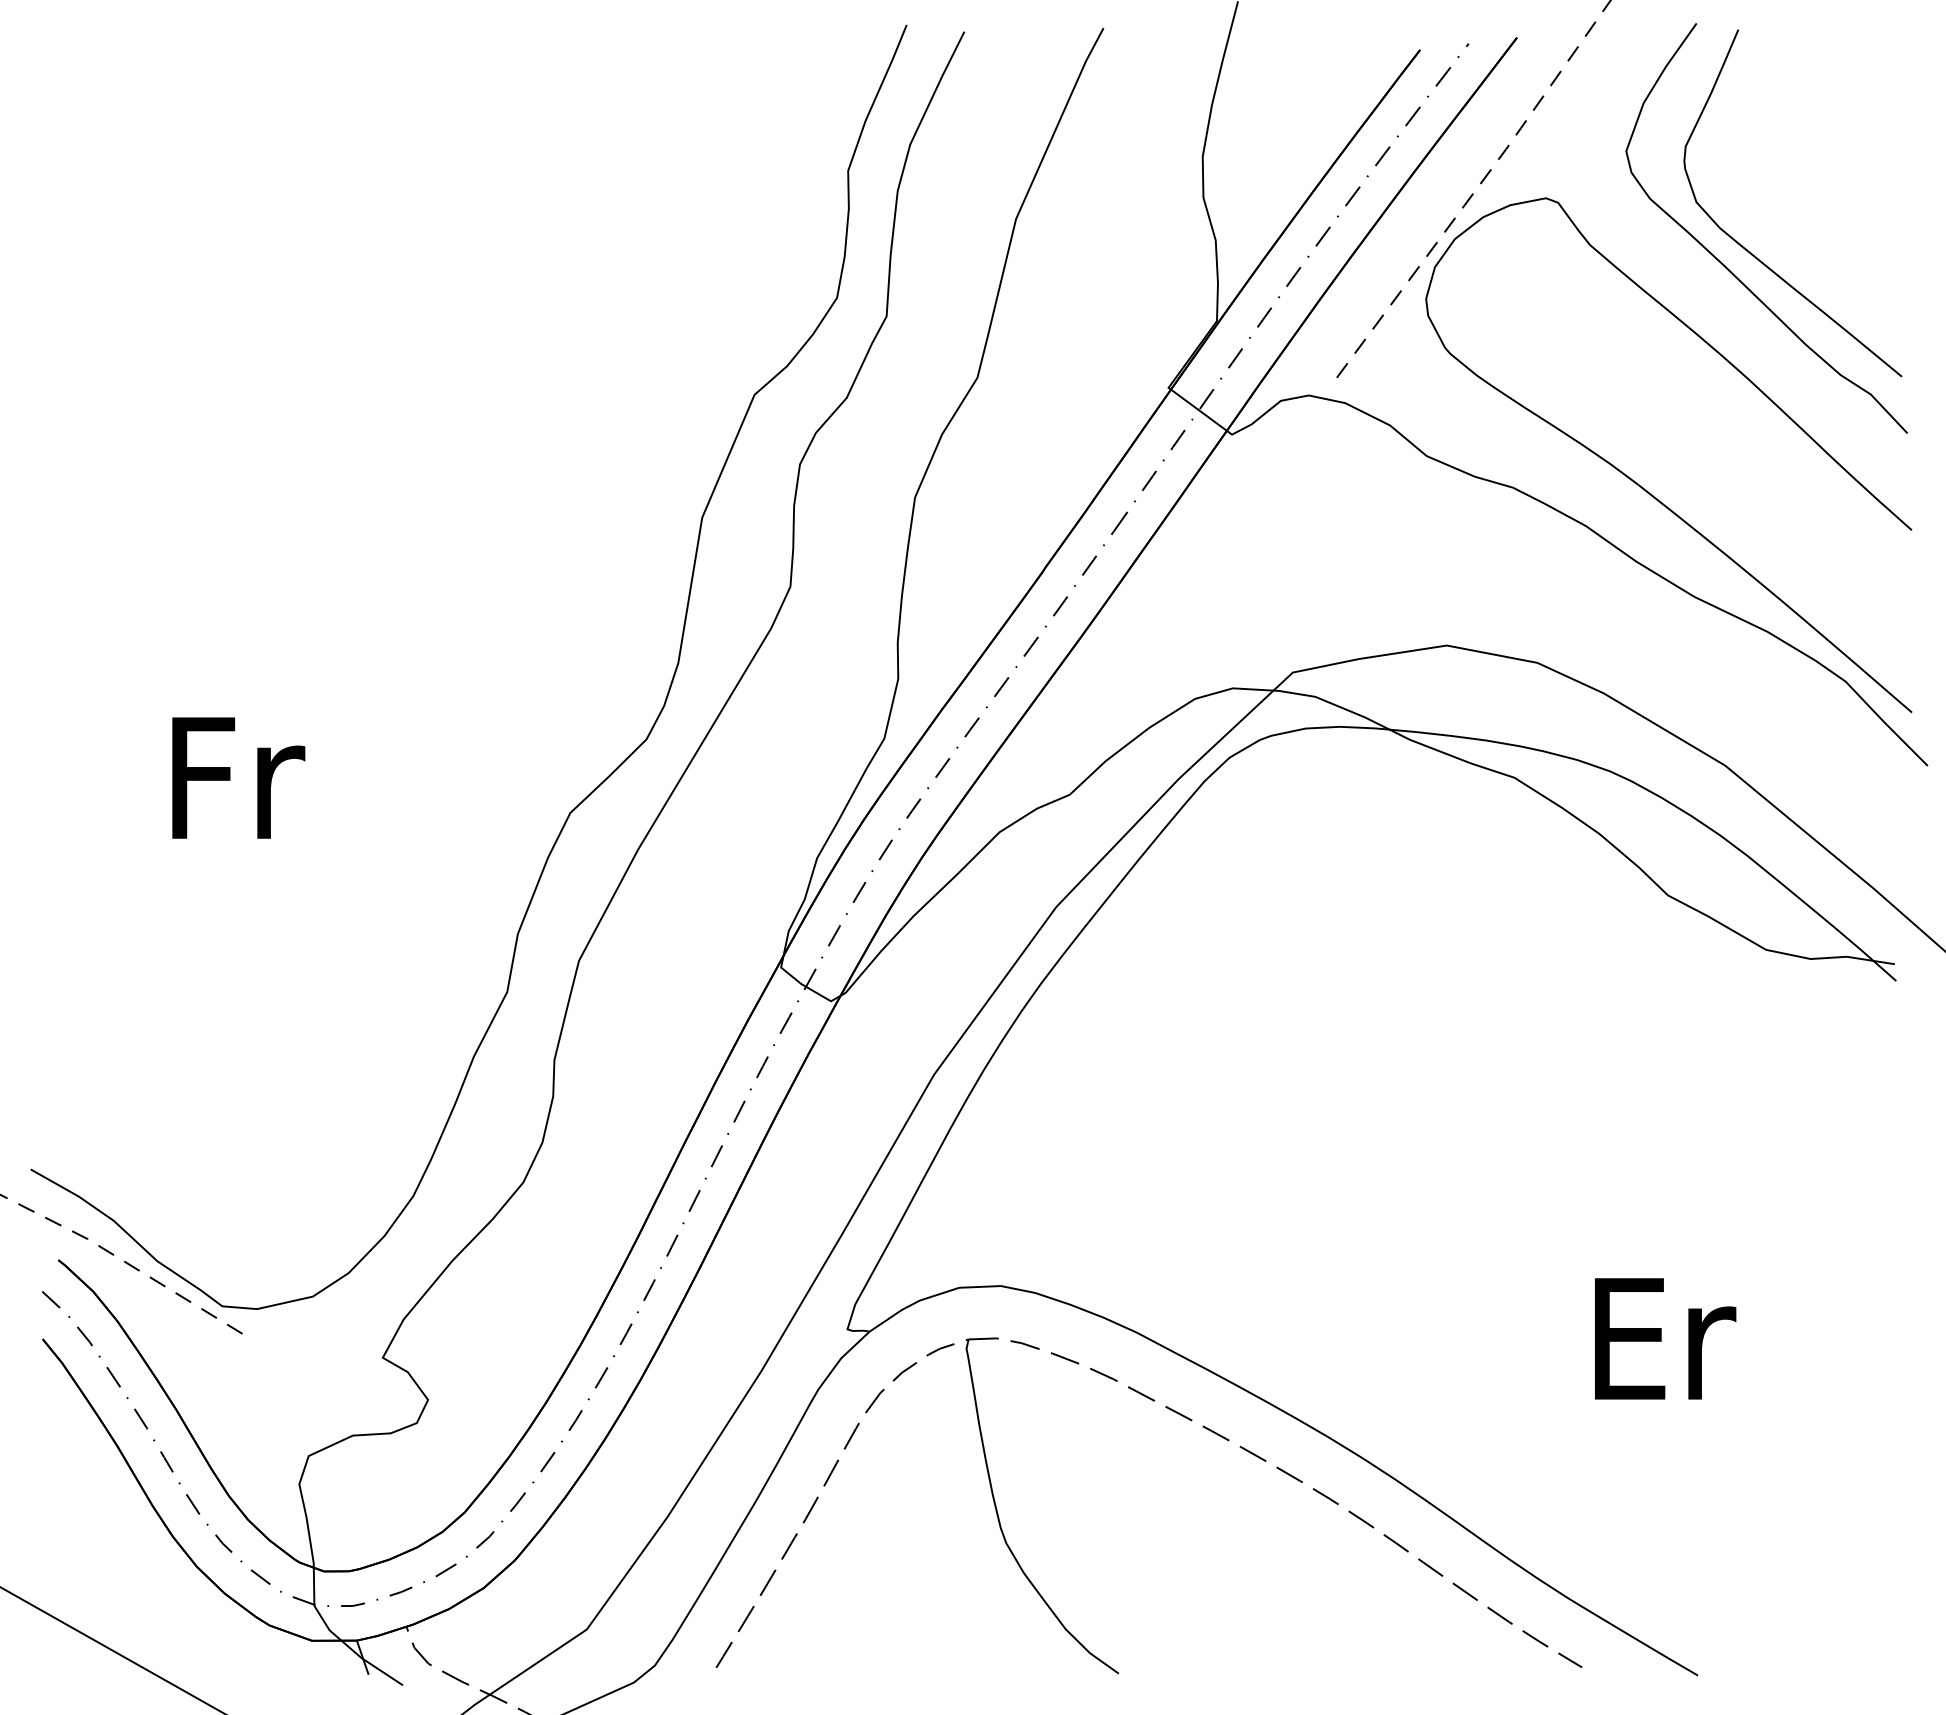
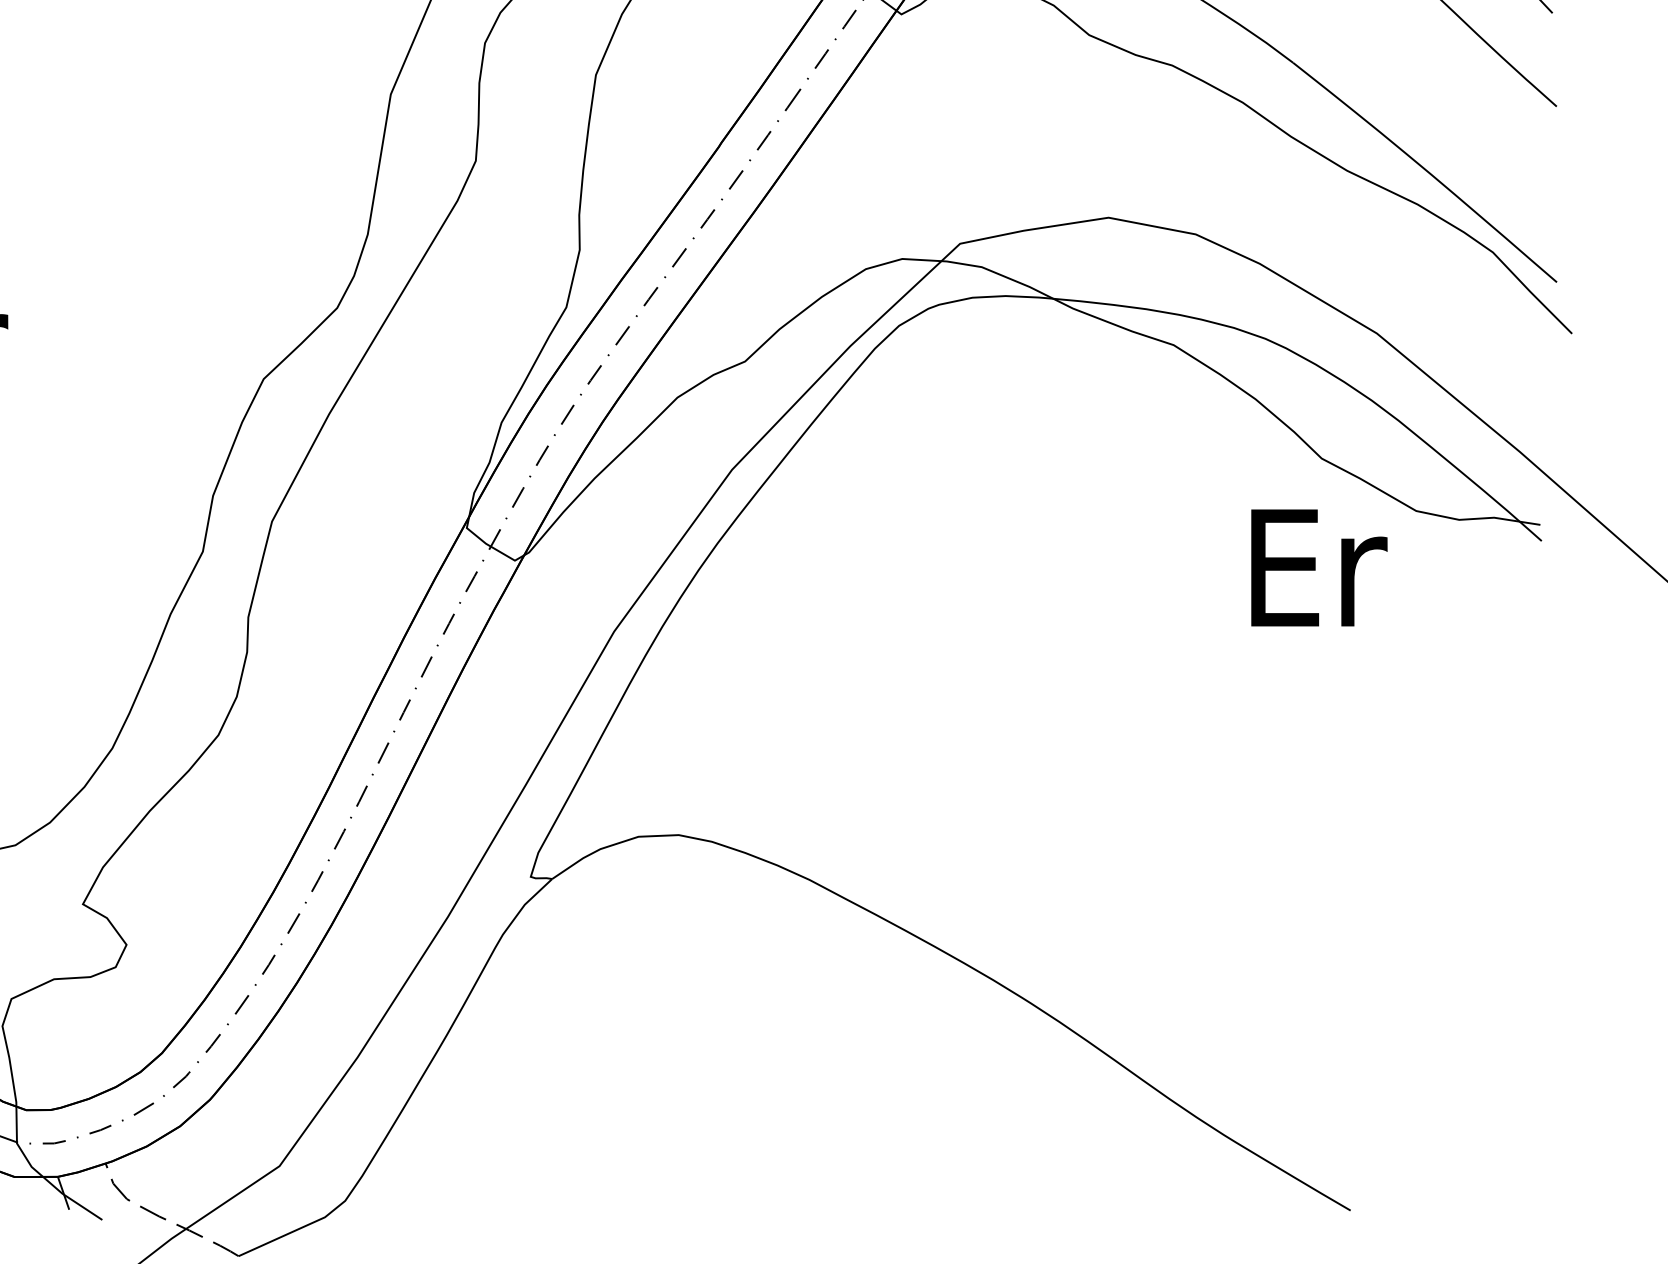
text: (1665, 1338) -> (1319, 567), moved
part: (1191, 1421) -> (862, 965), removed

